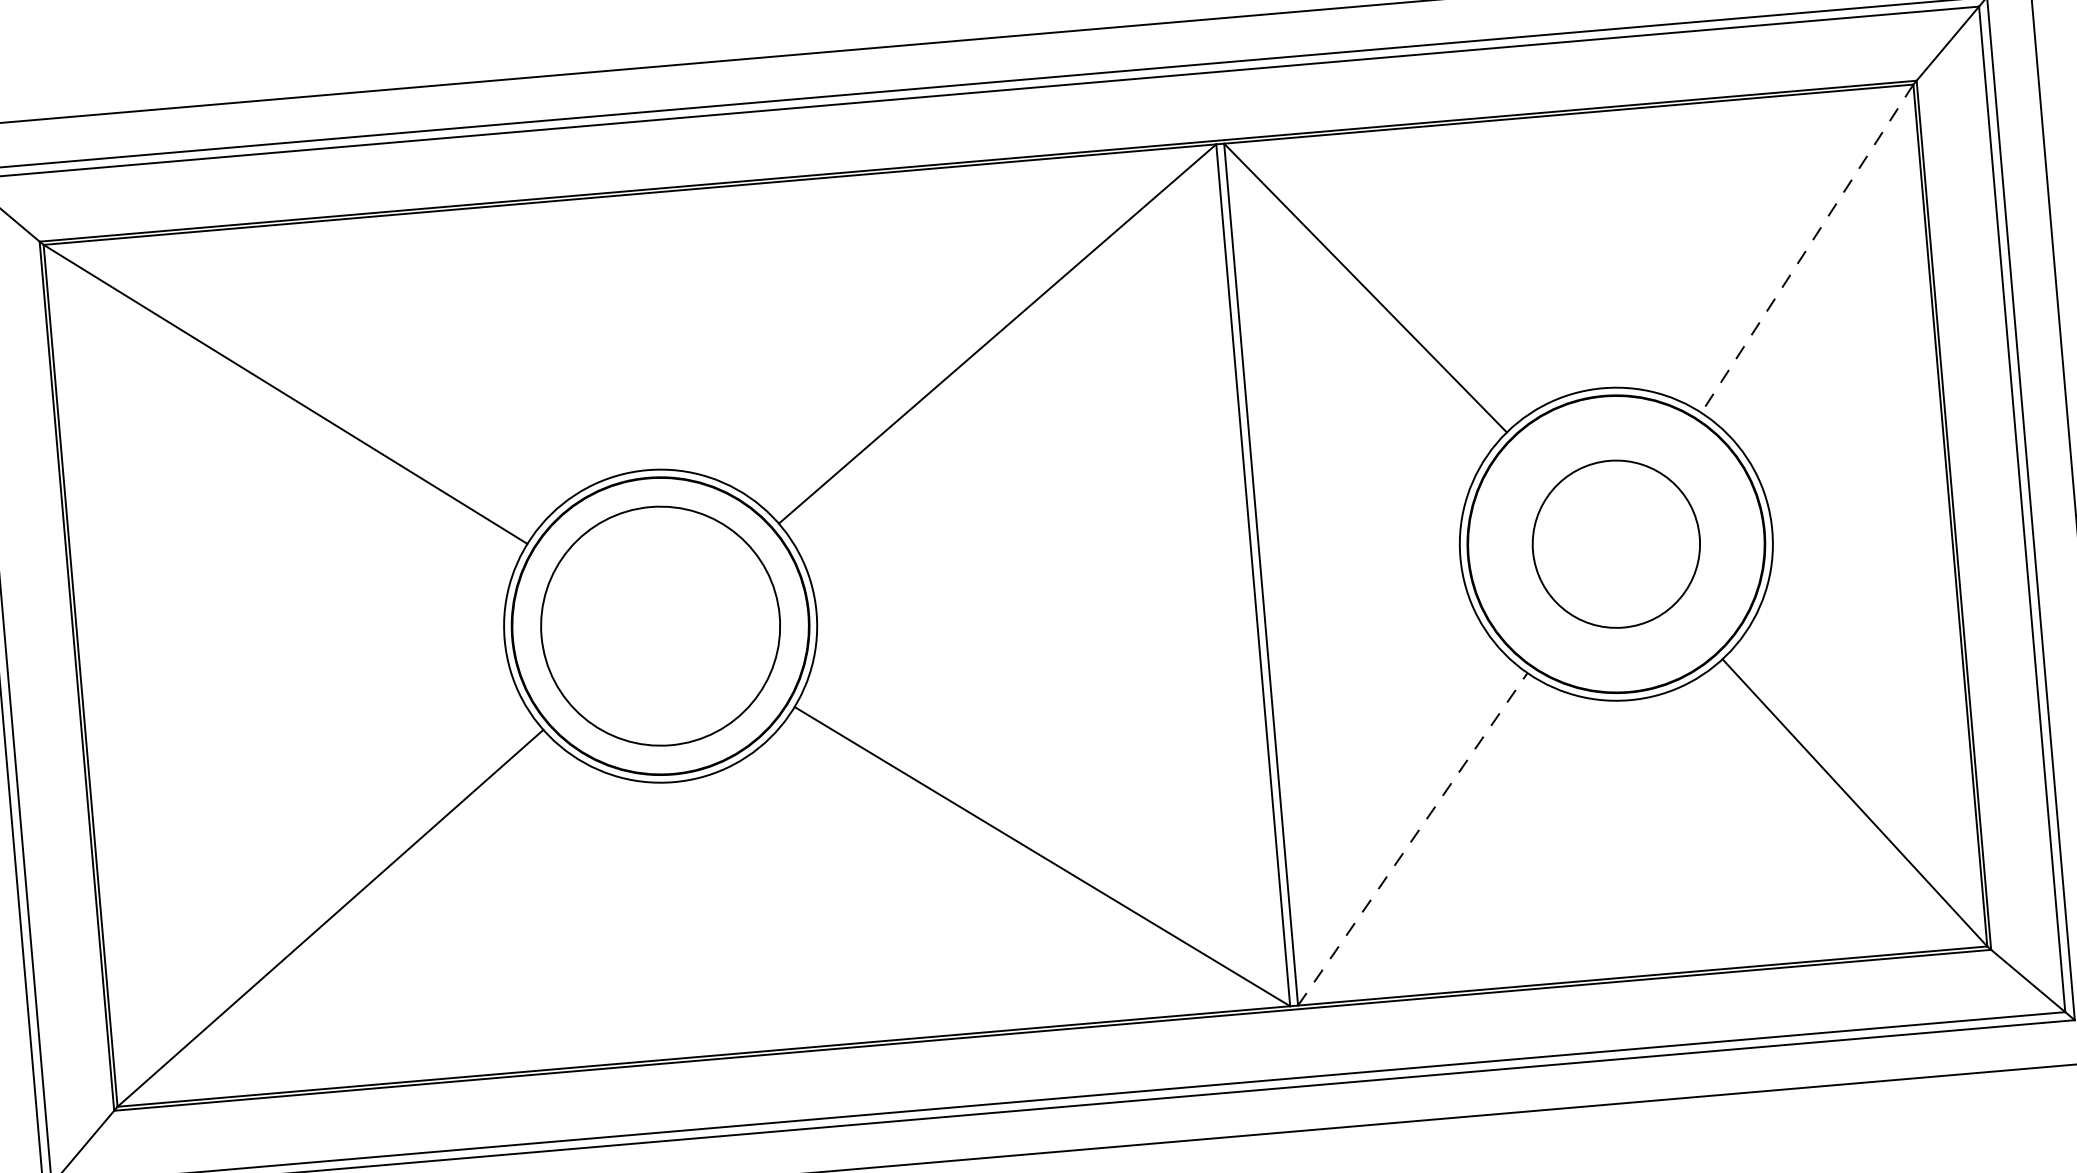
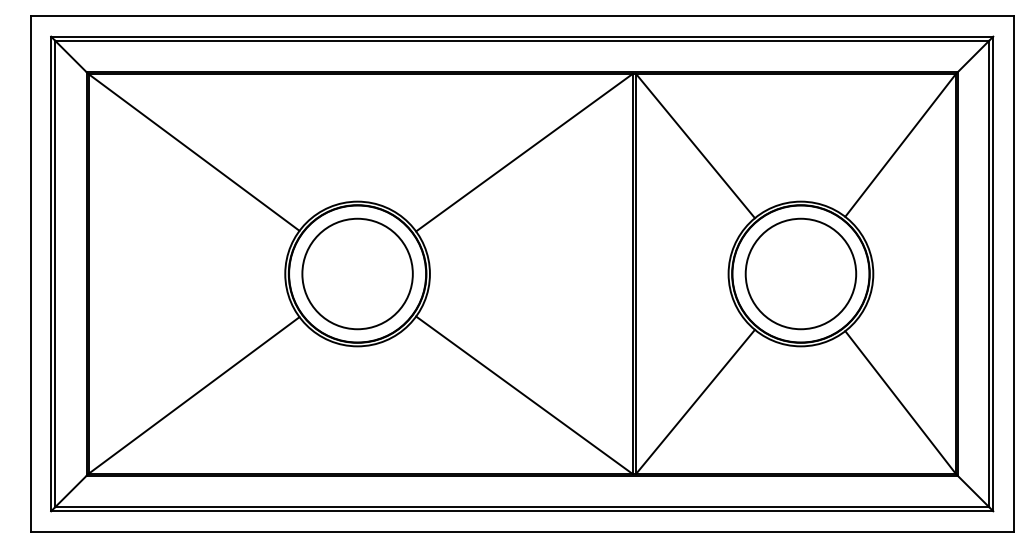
line: (1807, 248) -> (900, 145), dashed -> solid
circle: (1615, 543) -> (800, 273), size x1.43
line: (1412, 838) -> (695, 401), dashed -> solid

